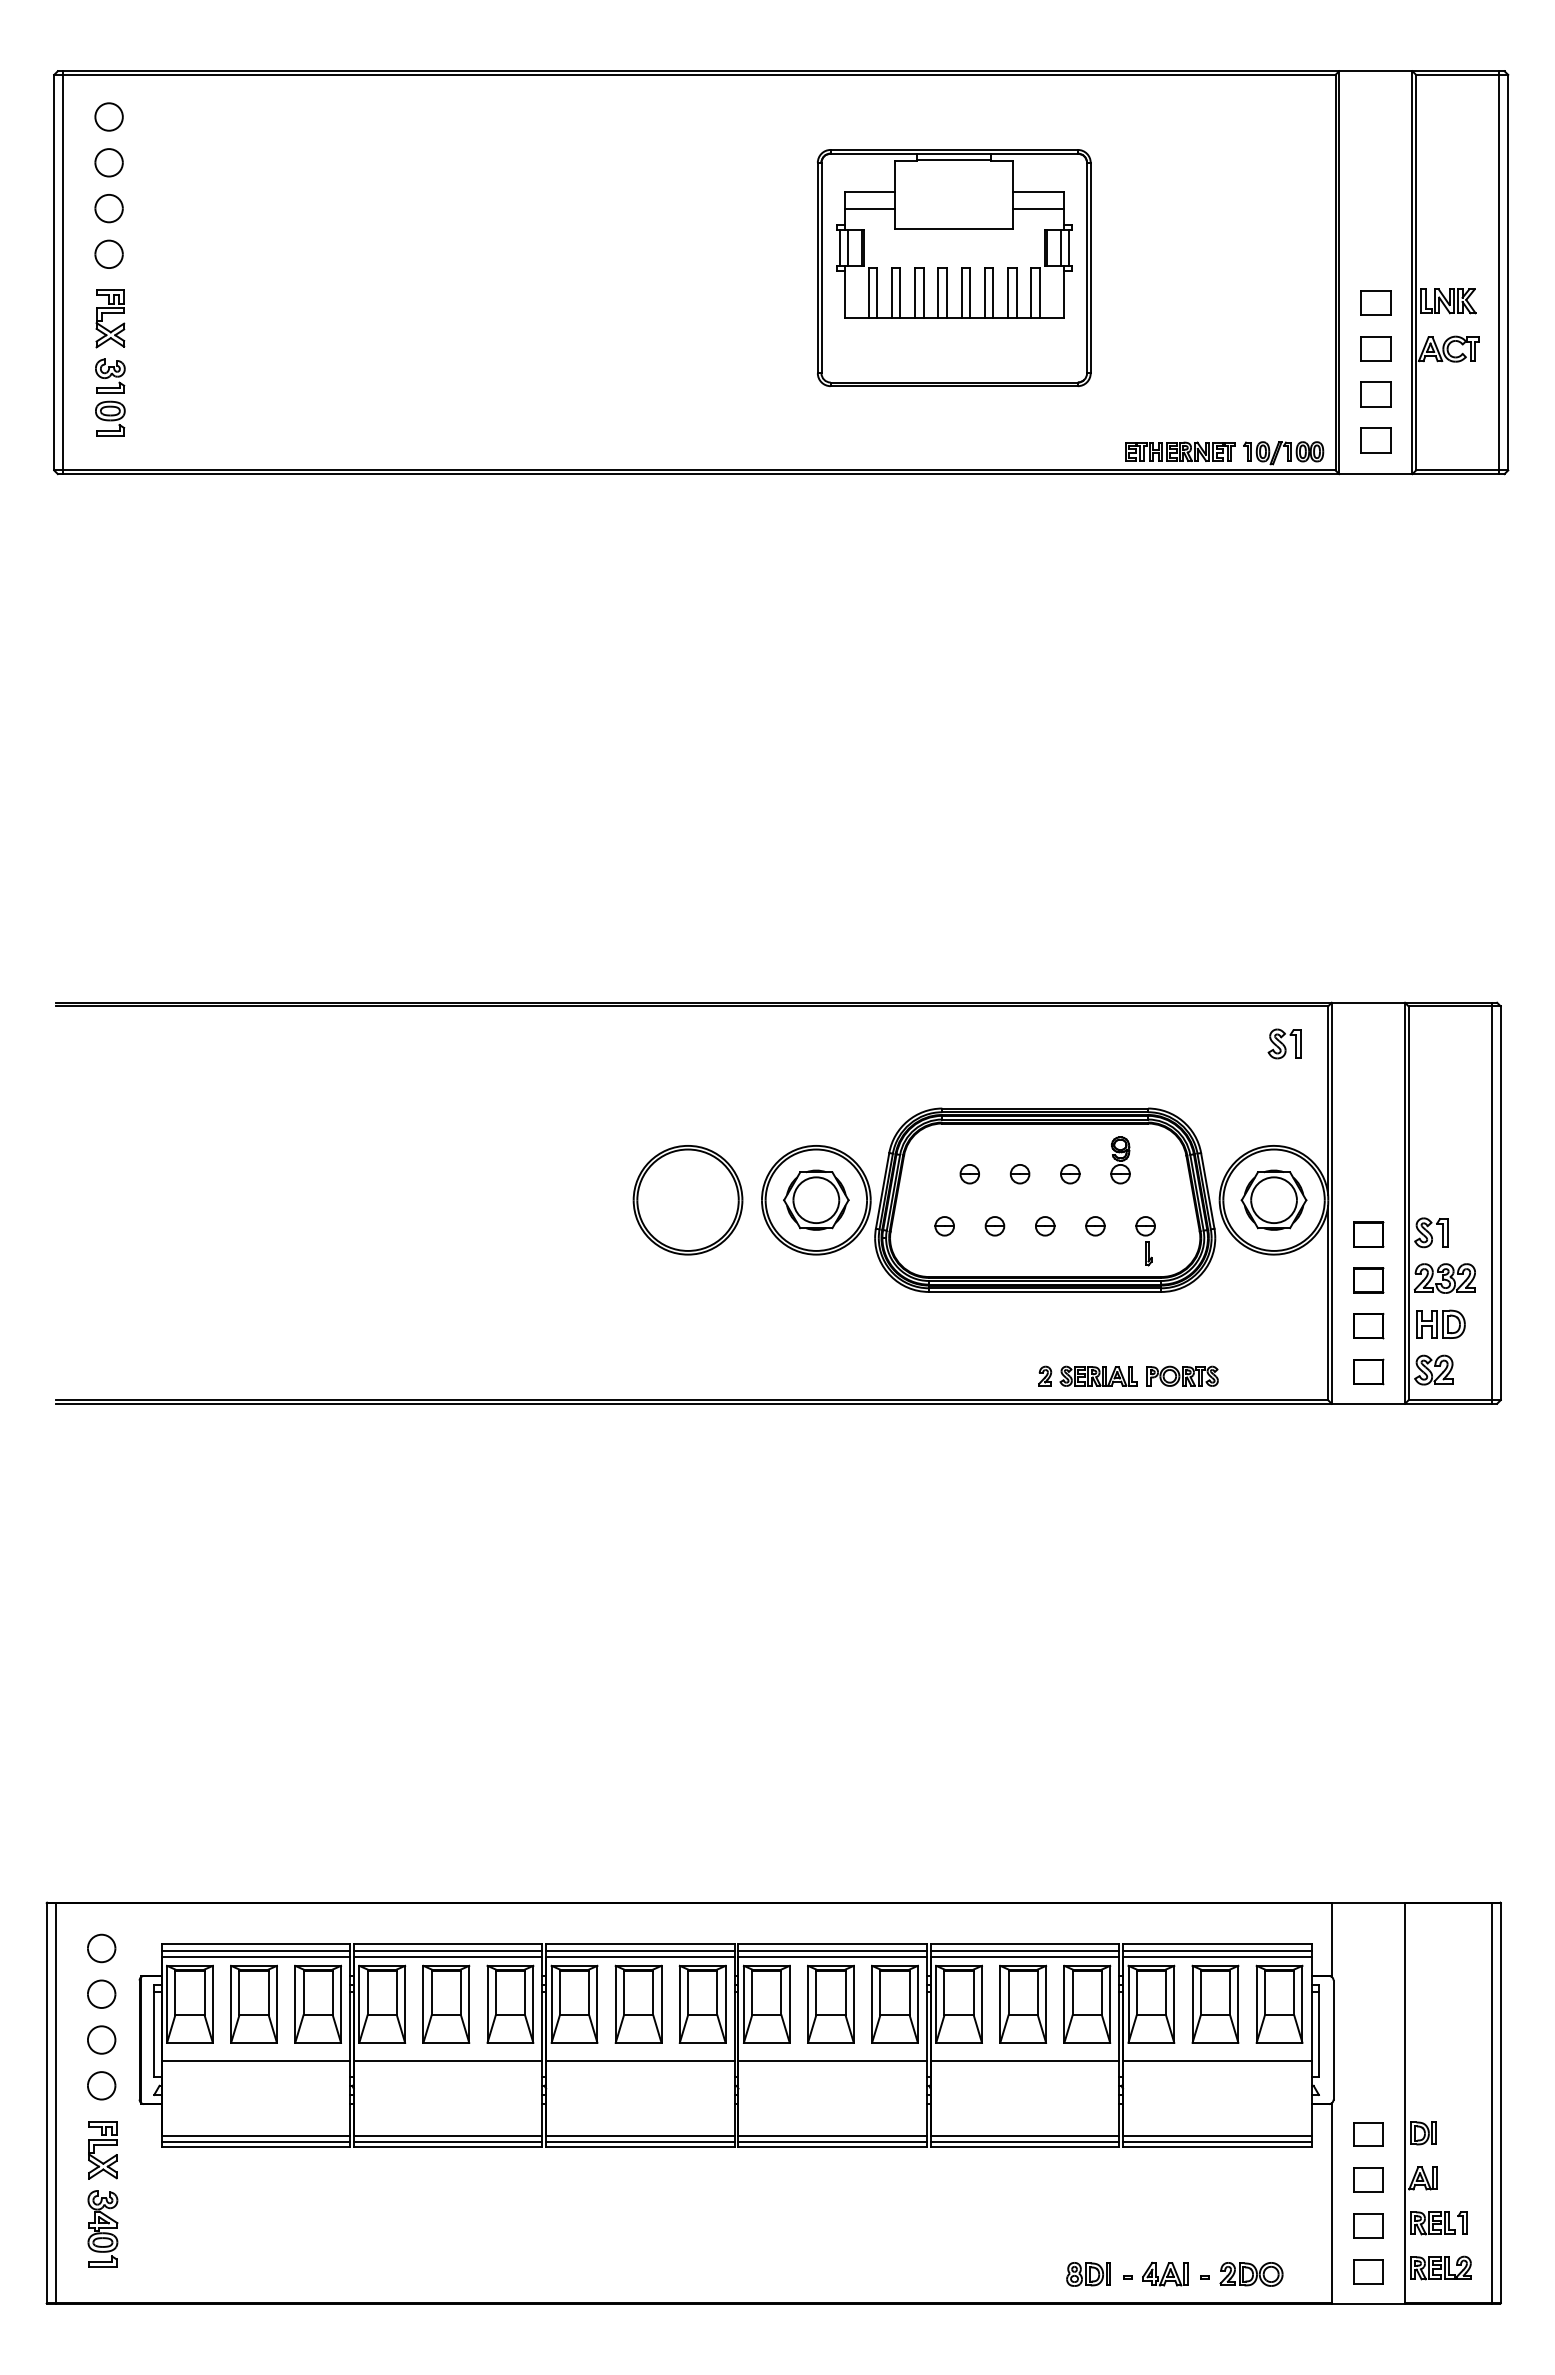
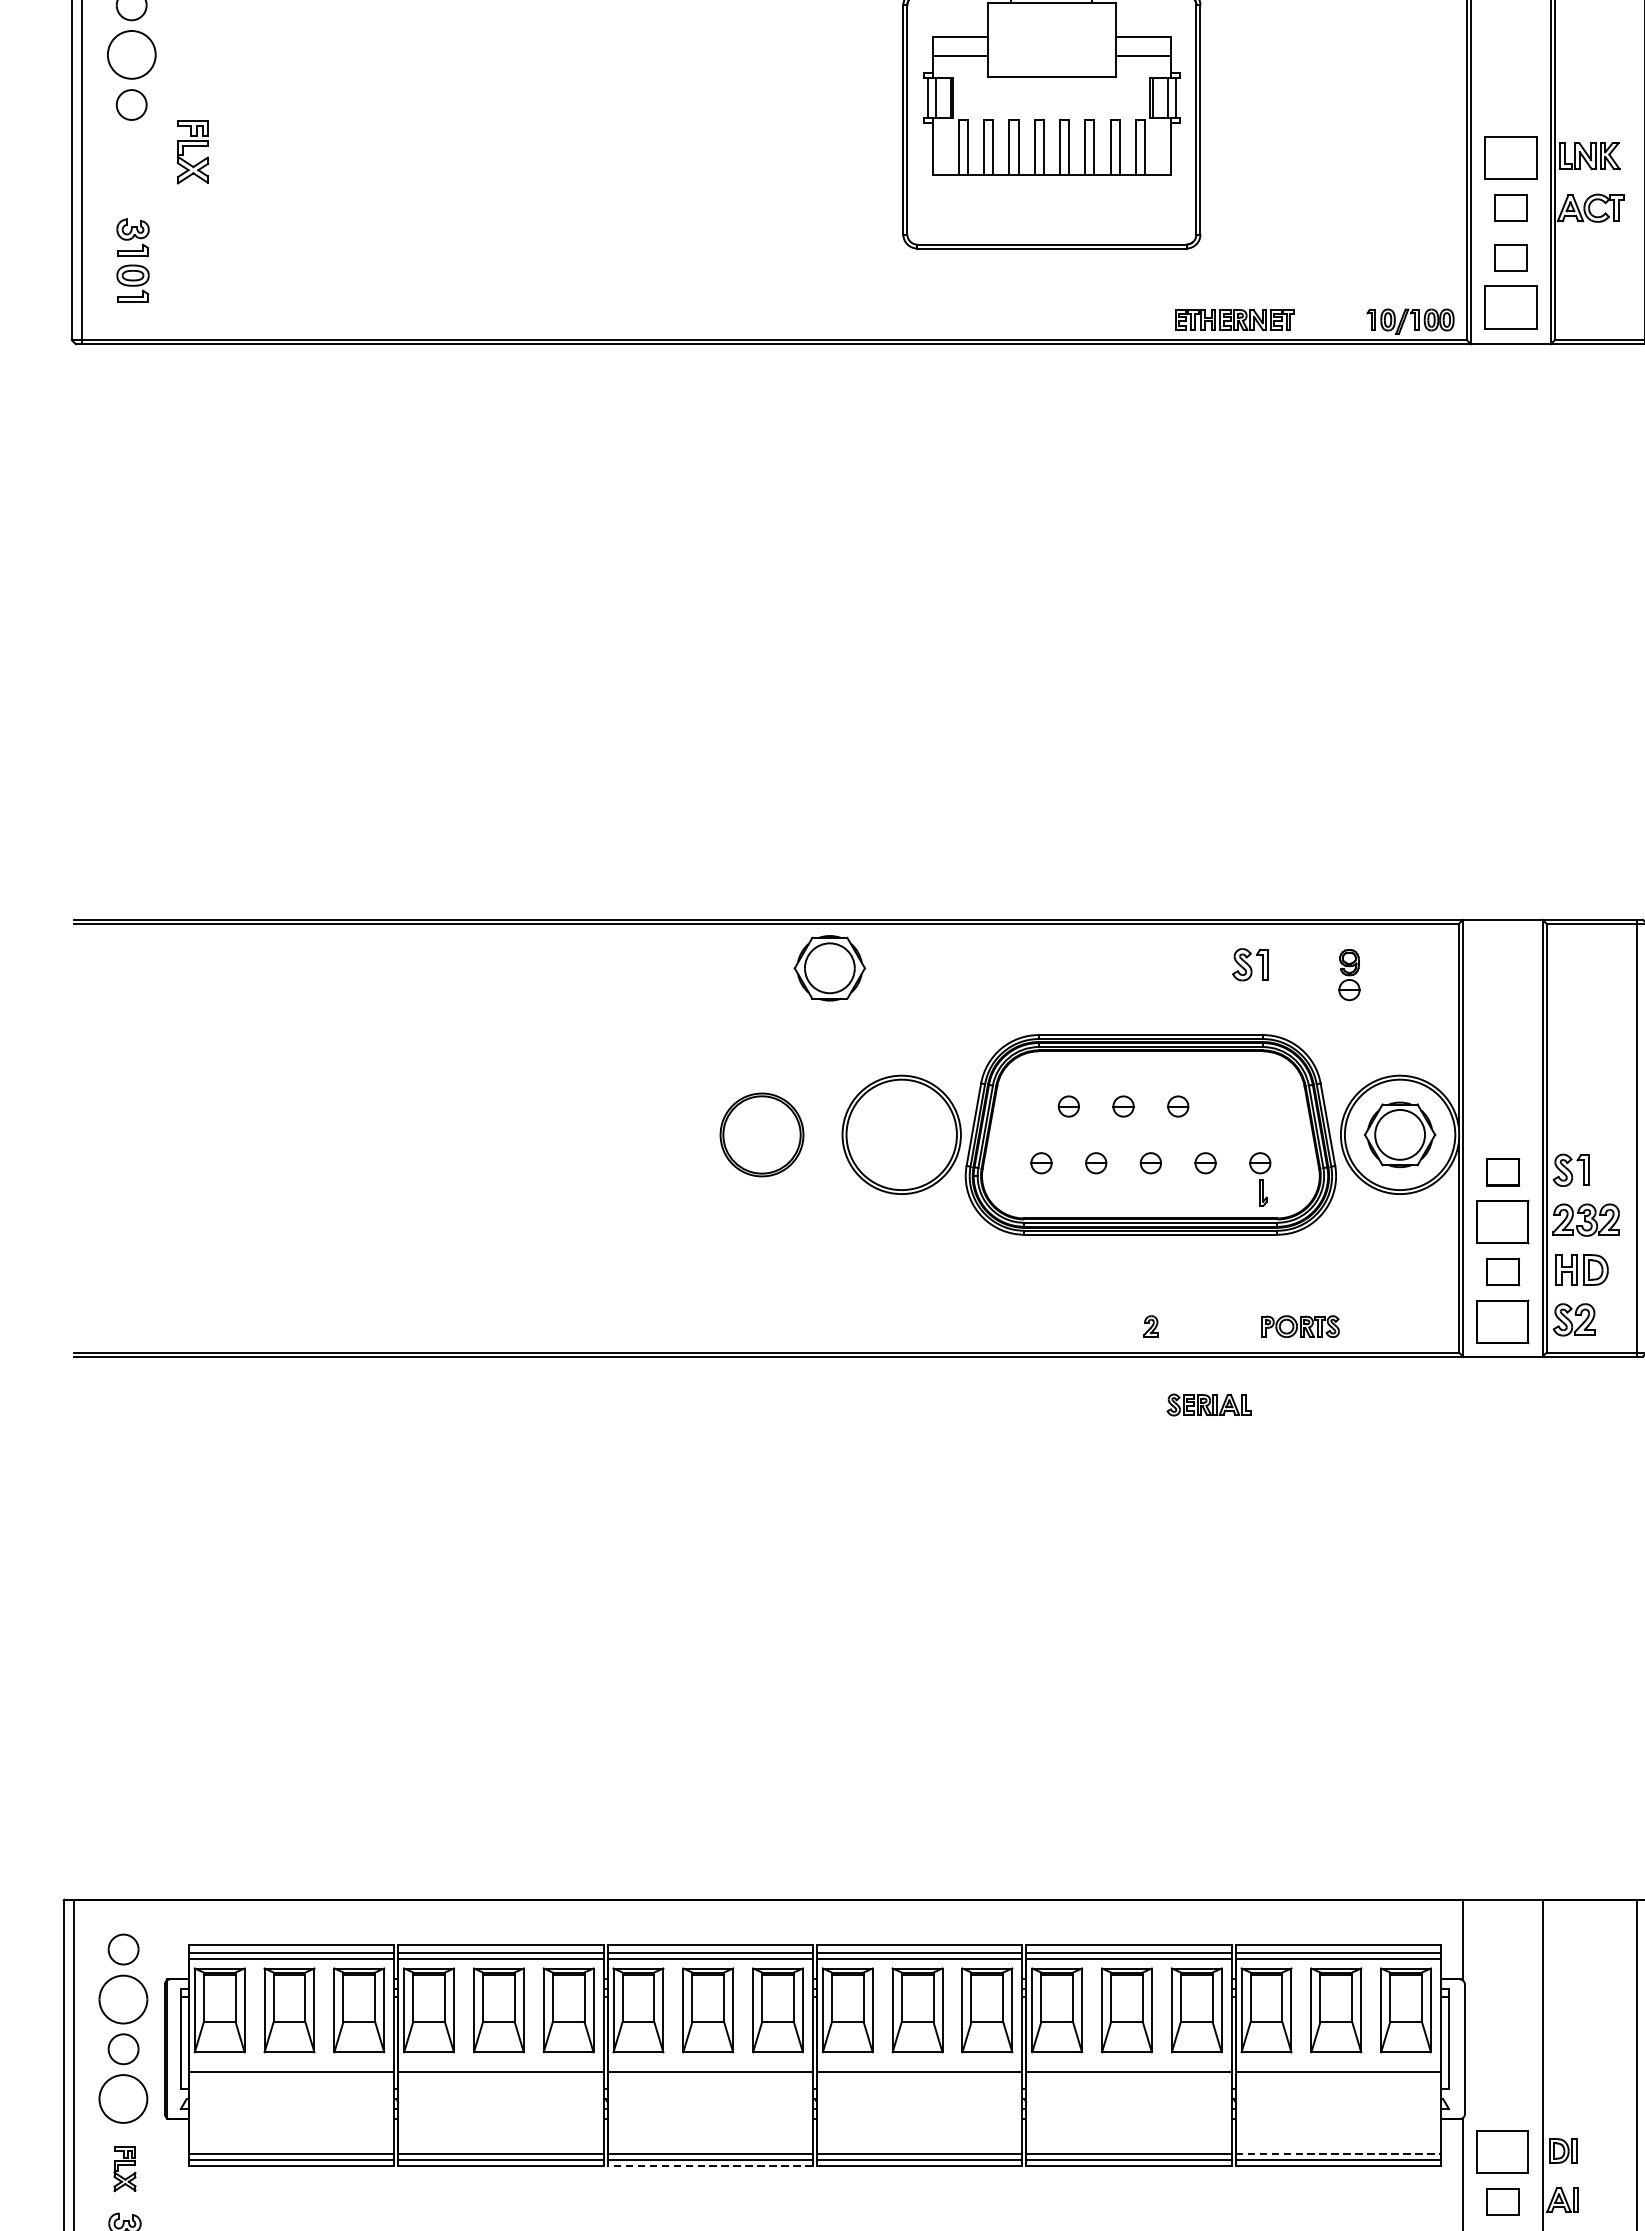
part: (108, 208) -> (131, 55), size x1.6
part: (1375, 302) -> (1510, 157), size x1.6
part: (110, 318) -> (193, 151), moved
part: (1375, 440) -> (1510, 307), size x1.6
part: (1180, 451) -> (1235, 319), moved
part: (1284, 1043) -> (1250, 964), moved
part: (1120, 1160) -> (1349, 975), moved
part: (816, 1199) -> (830, 967), moved
part: (687, 1200) -> (761, 1135), size x0.7
part: (1368, 1280) -> (1502, 1222), size x1.6
part: (1368, 1371) -> (1502, 1321), size x1.6
part: (1098, 1375) -> (1208, 1404), moved
part: (101, 1993) -> (123, 1998), size x1.6
part: (101, 2085) -> (123, 2098), size x1.6
part: (1368, 2134) -> (1502, 2152), size x1.6
line: (1217, 2136) -> (1338, 2154), solid -> dashed
line: (639, 2147) -> (709, 2166), solid -> dashed
part: (102, 2150) -> (124, 2169), size x0.7

